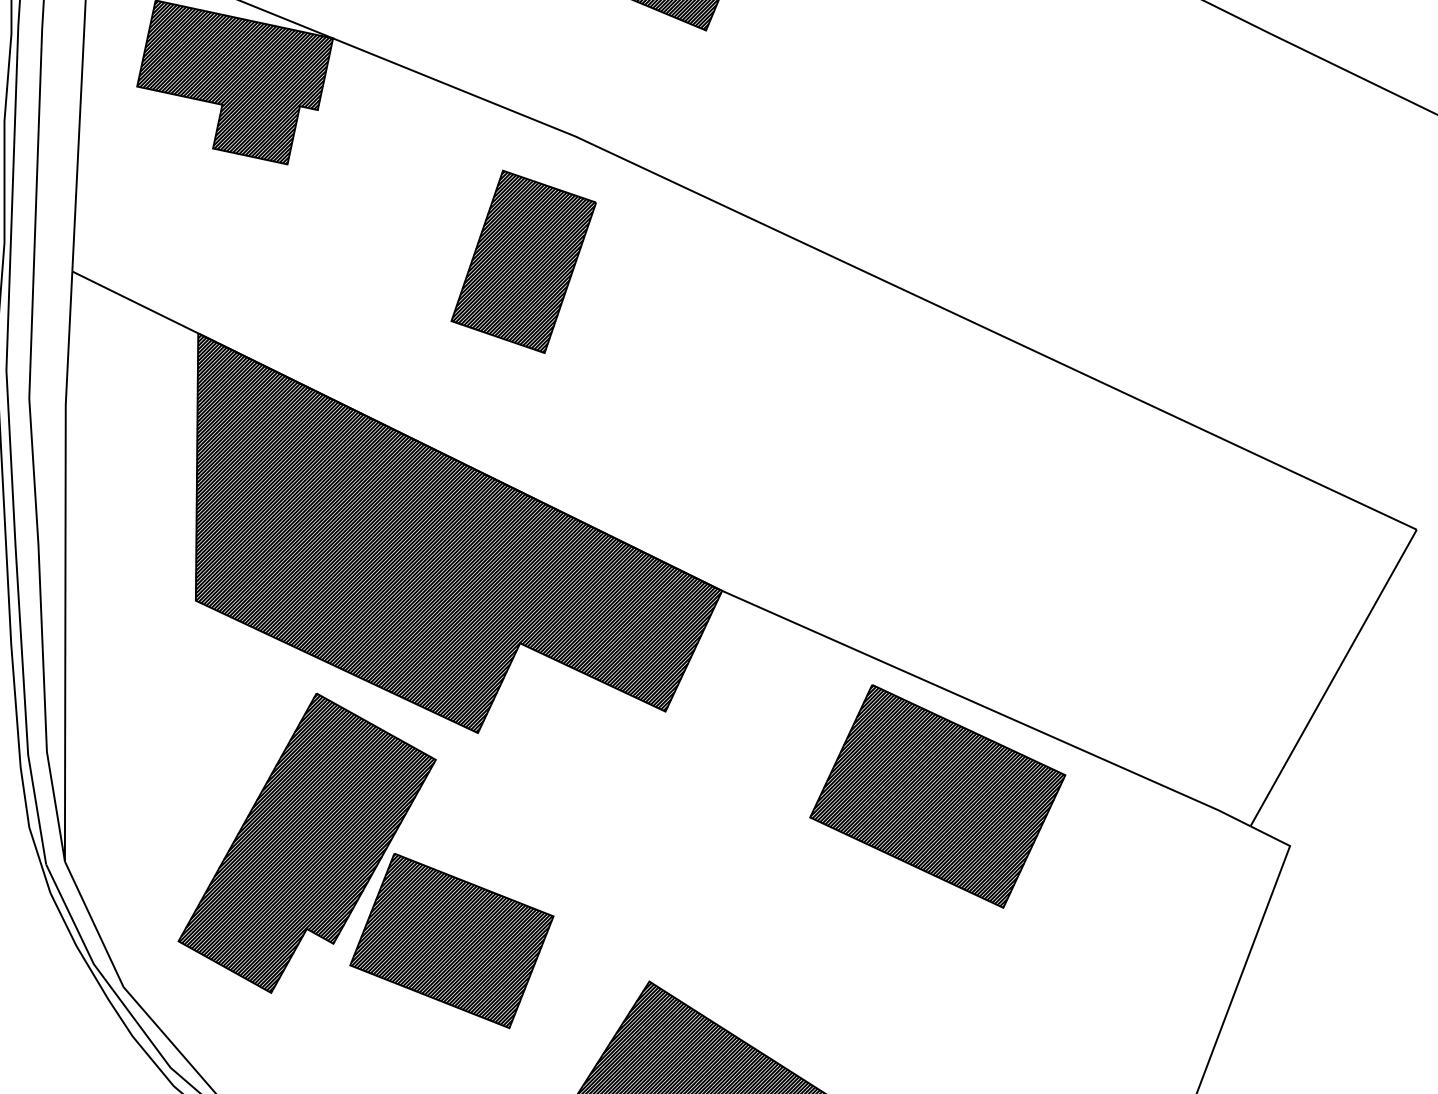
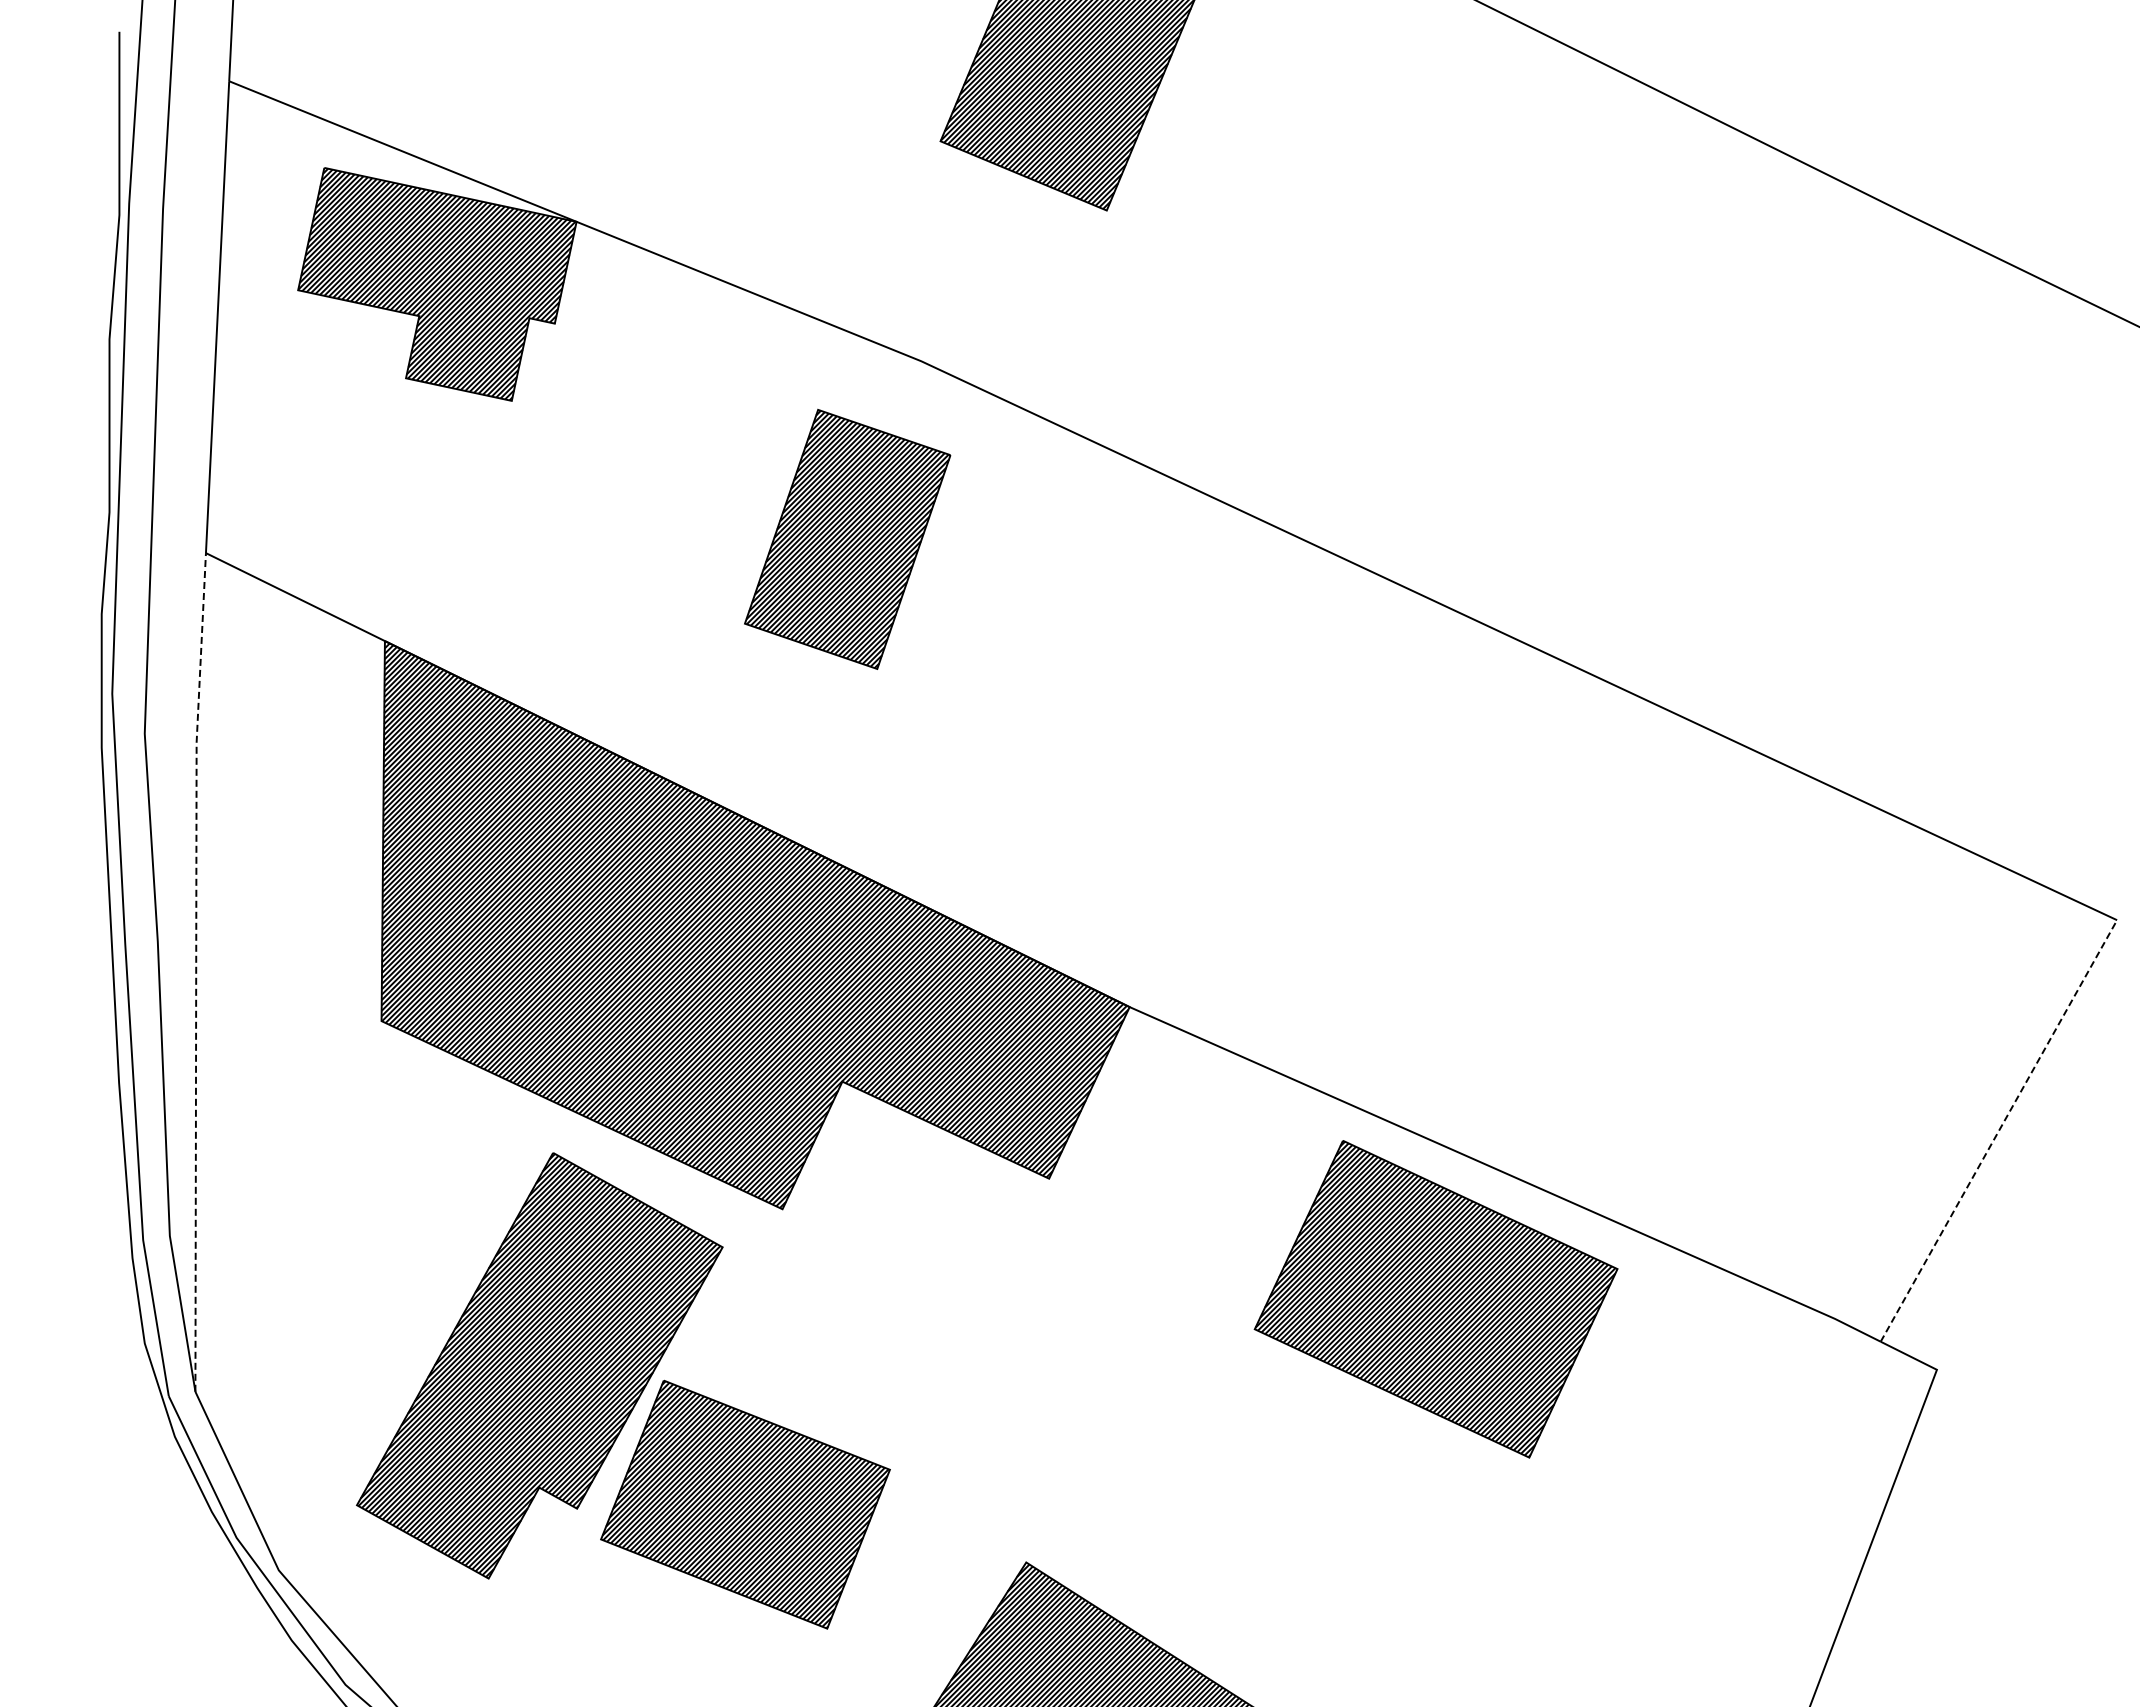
line: (65, 565) -> (196, 971), solid -> dashed
line: (1333, 677) -> (1998, 1130), solid -> dashed

